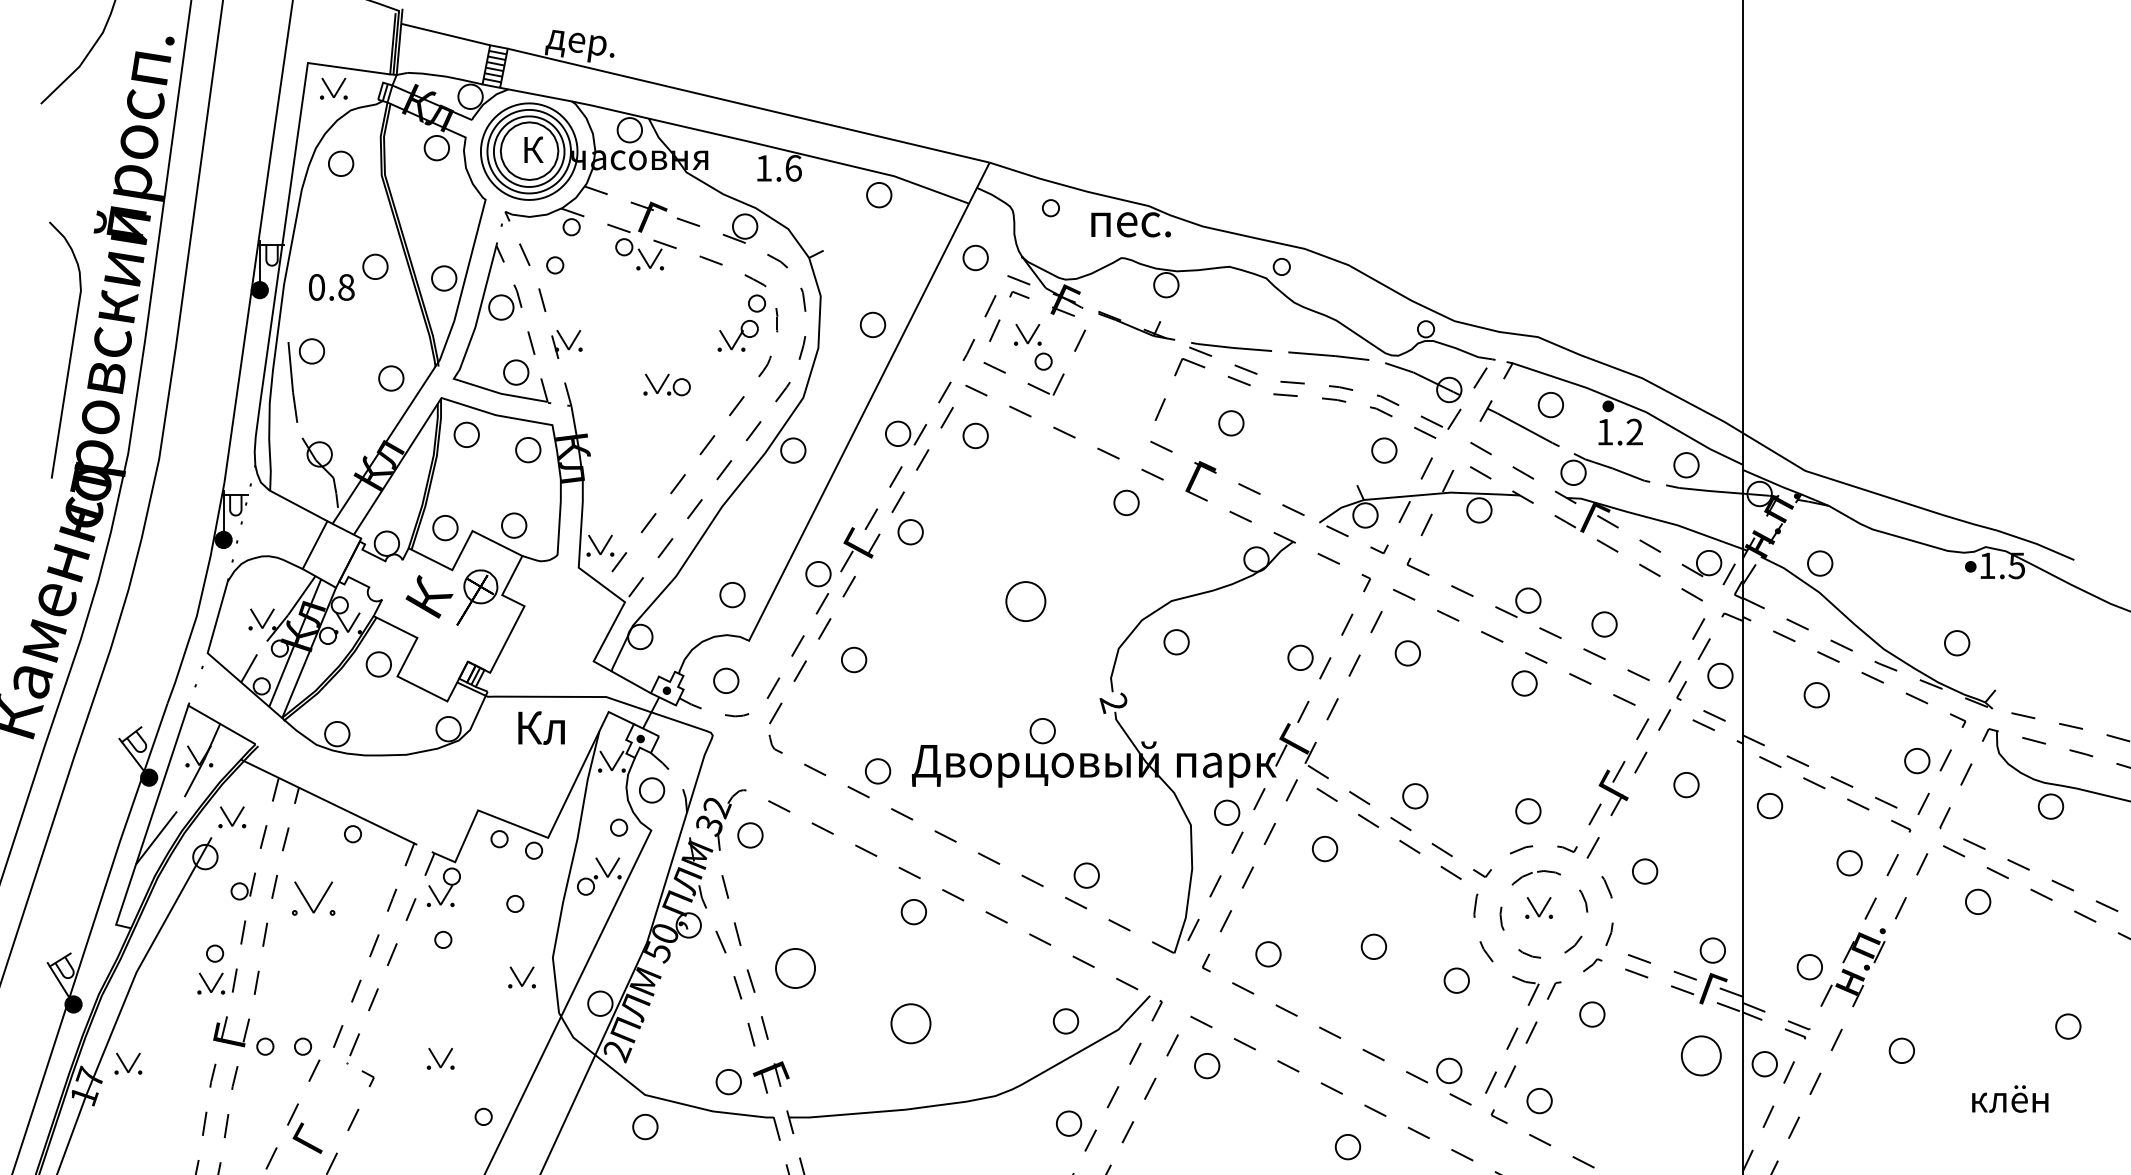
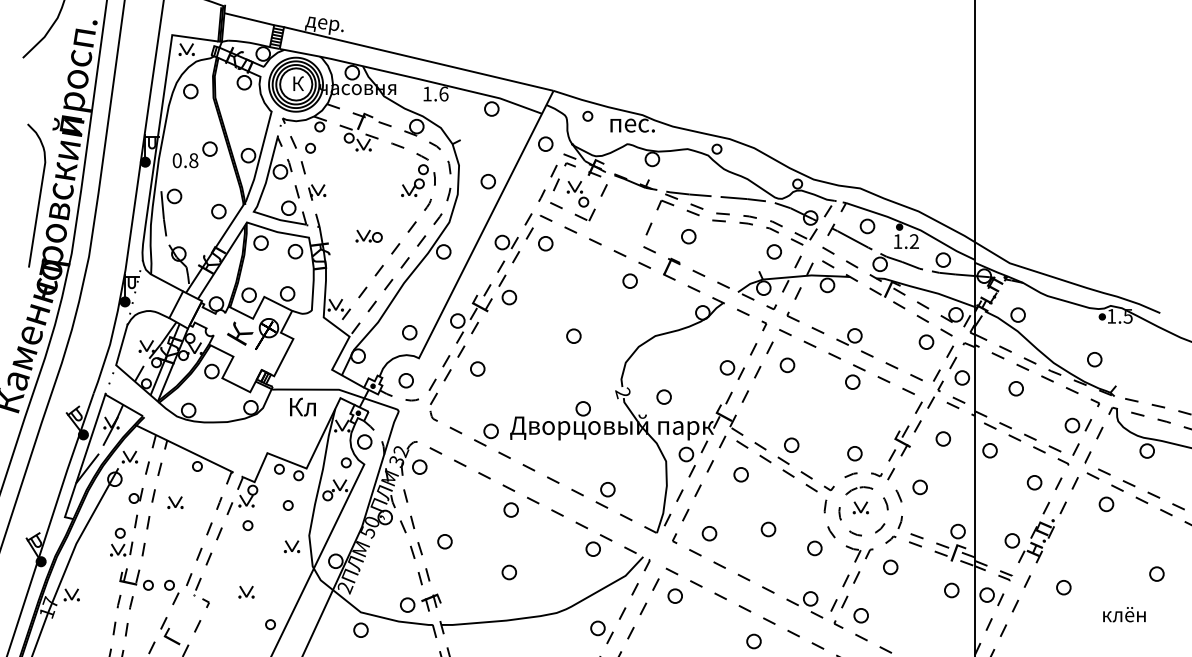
part: (665, 383) -> (368, 235), moved
part: (1025, 600) -> (573, 335), size x0.62
part: (1604, 623) -> (926, 341), moved
part: (1175, 641) -> (663, 396), moved
part: (313, 898) -> (175, 502), size x0.62
part: (794, 968) -> (444, 541), size x0.62
part: (1064, 1020) -> (592, 548), moved
part: (909, 1023) -> (508, 572), size x0.62
part: (1701, 1055) -> (951, 590), size x0.62

